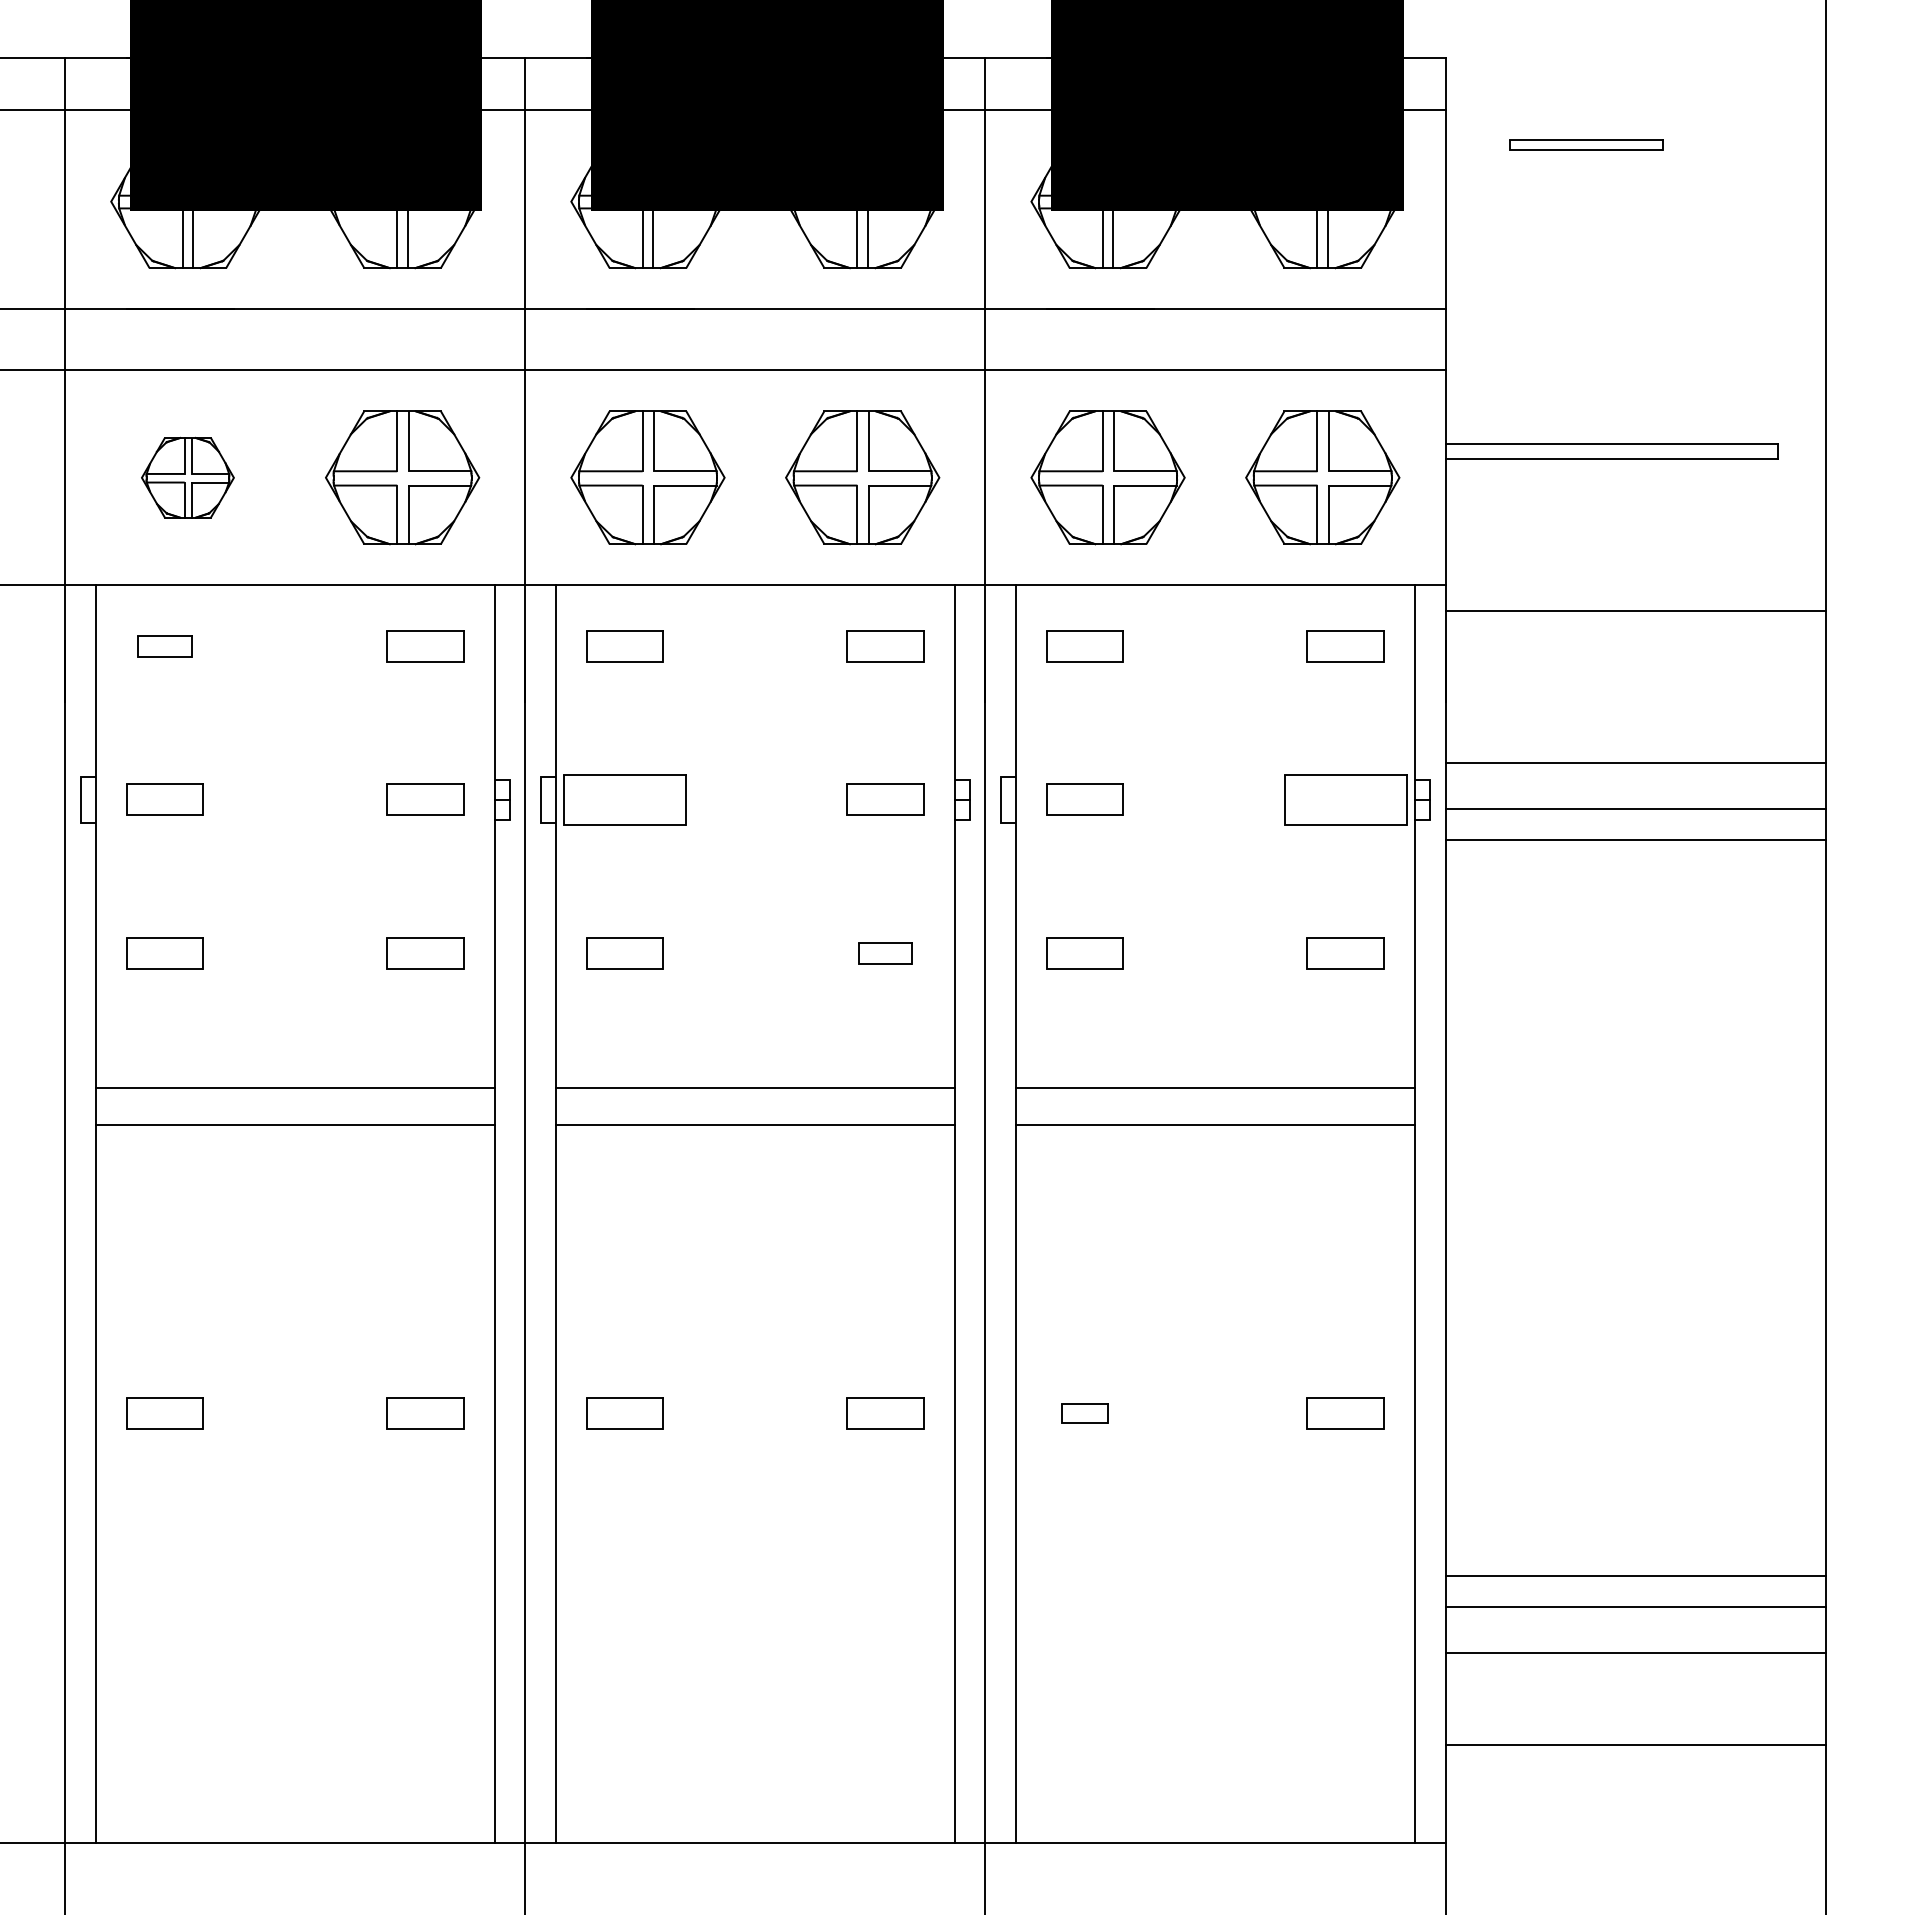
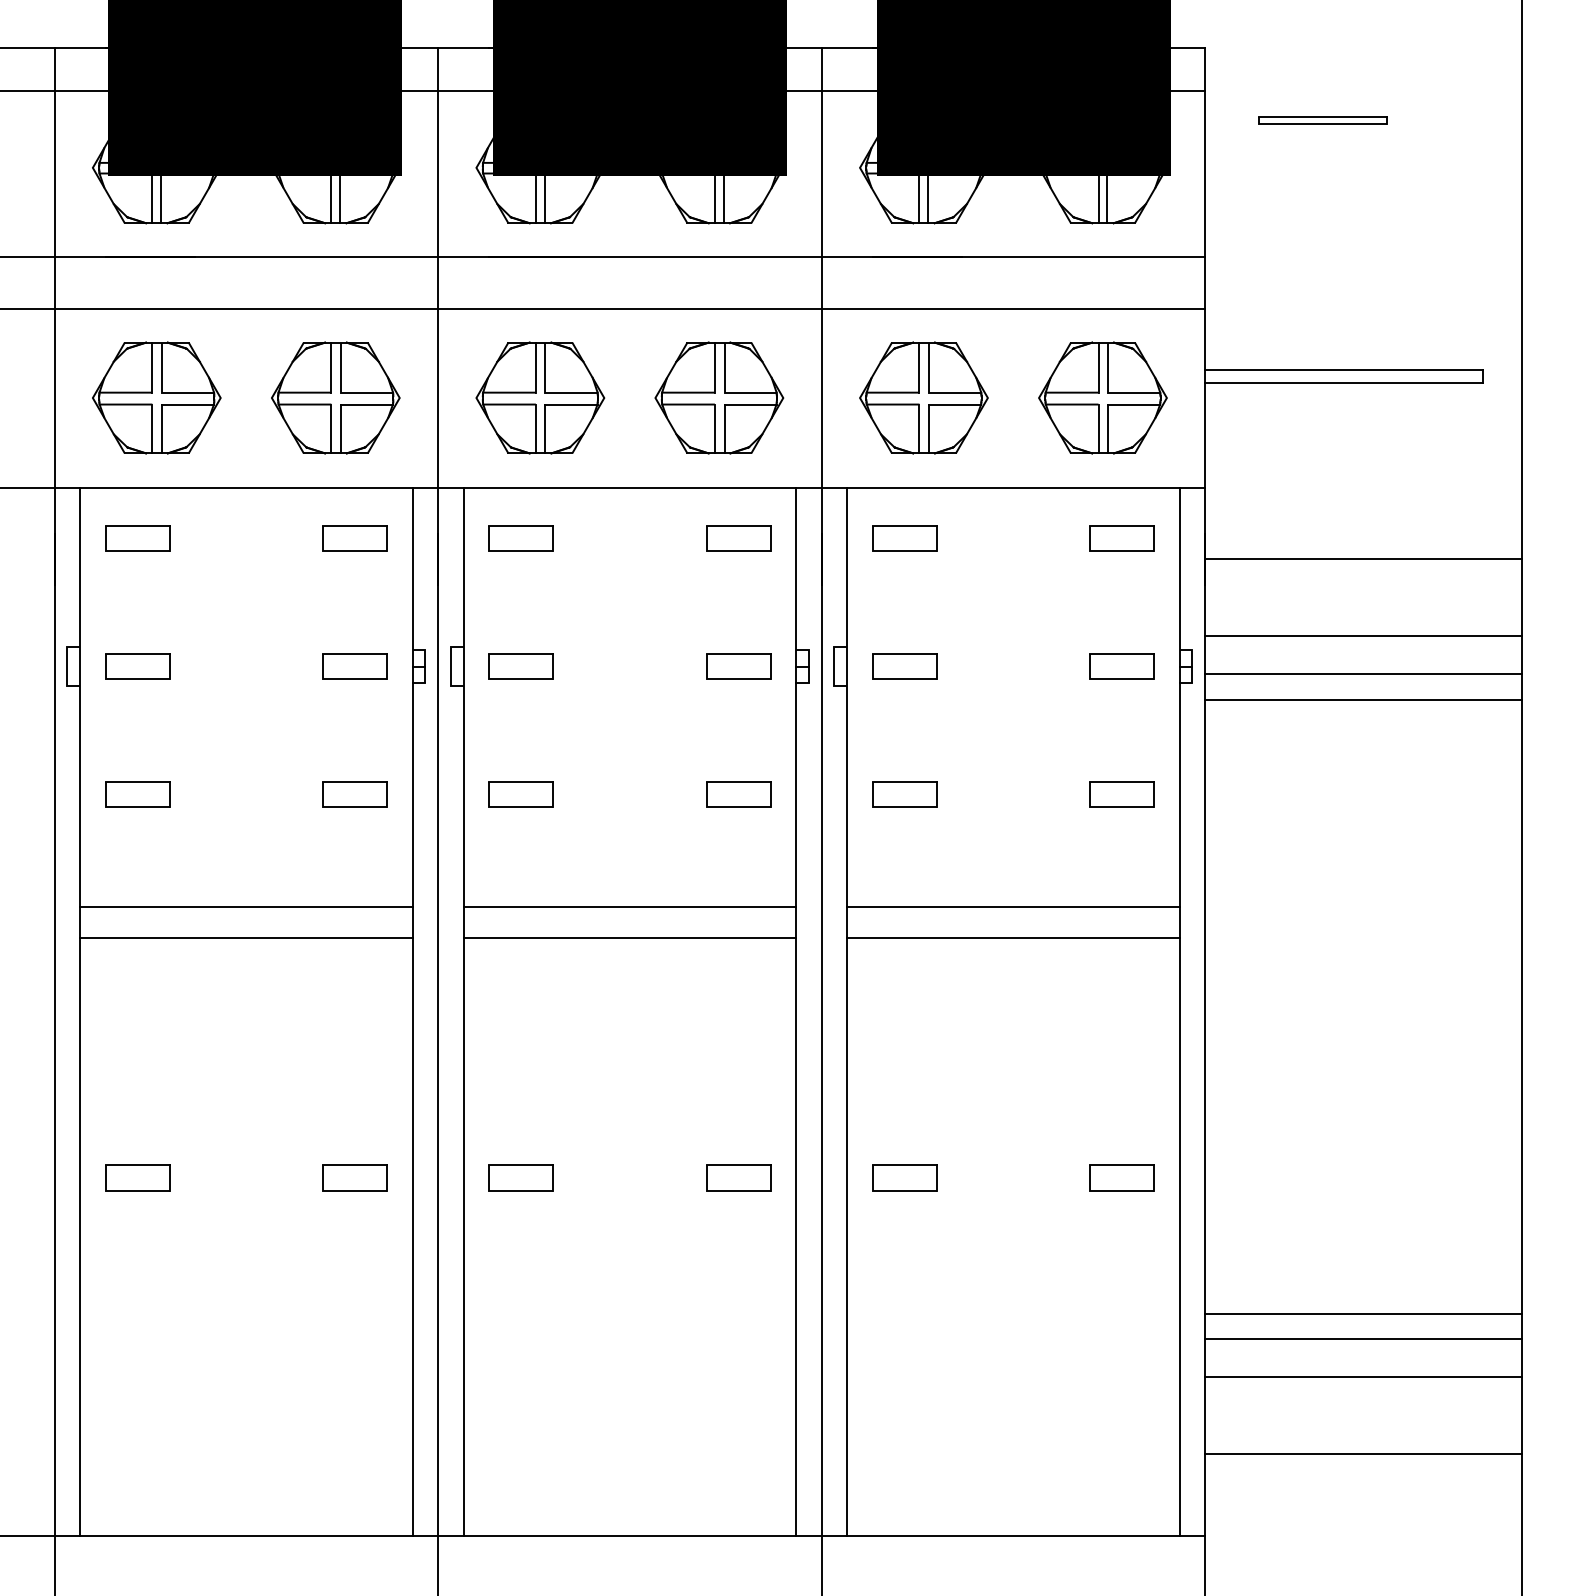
part: (187, 477) -> (156, 397), size x1.67
line: (1635, 610) -> (1363, 558), moved
part: (164, 646) -> (137, 538), size x1.43
part: (624, 799) -> (520, 666), size x0.62
part: (1345, 799) -> (1121, 666), size x0.62
part: (885, 953) -> (738, 794), size x1.43
part: (1084, 1413) -> (904, 1178), size x1.67

